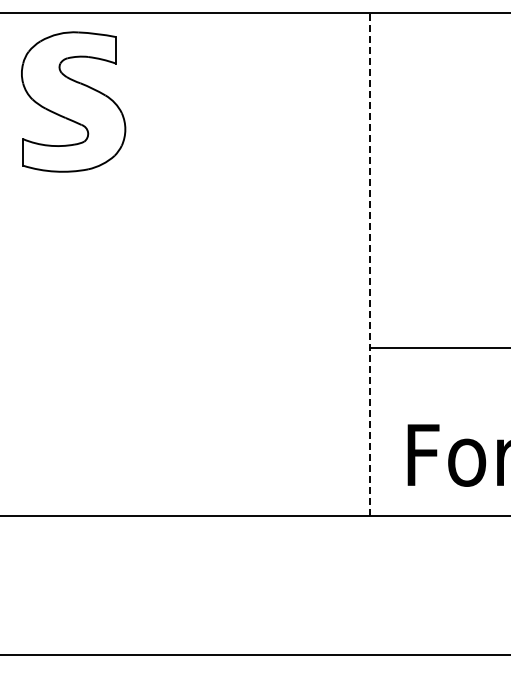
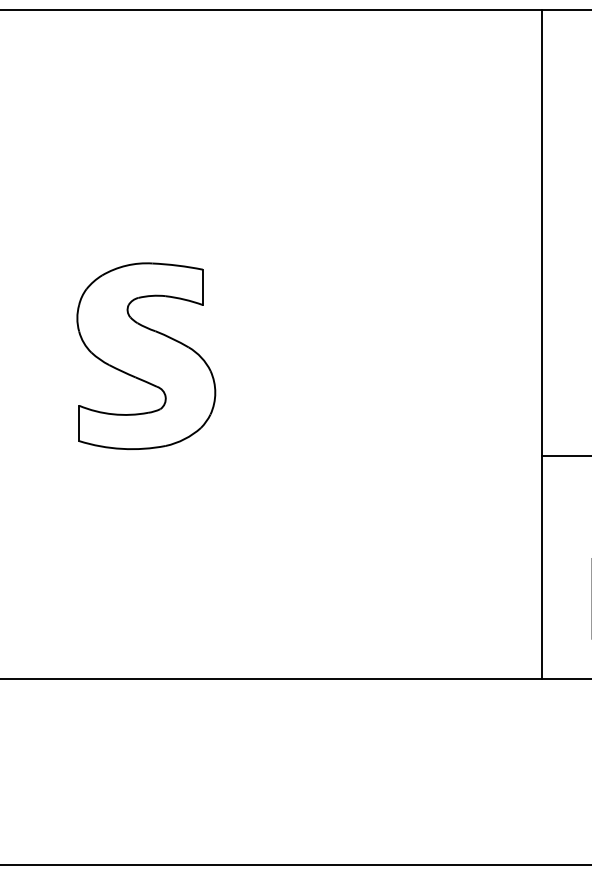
part: (73, 101) -> (146, 355), moved
line: (370, 263) -> (541, 343), dashed -> solid

